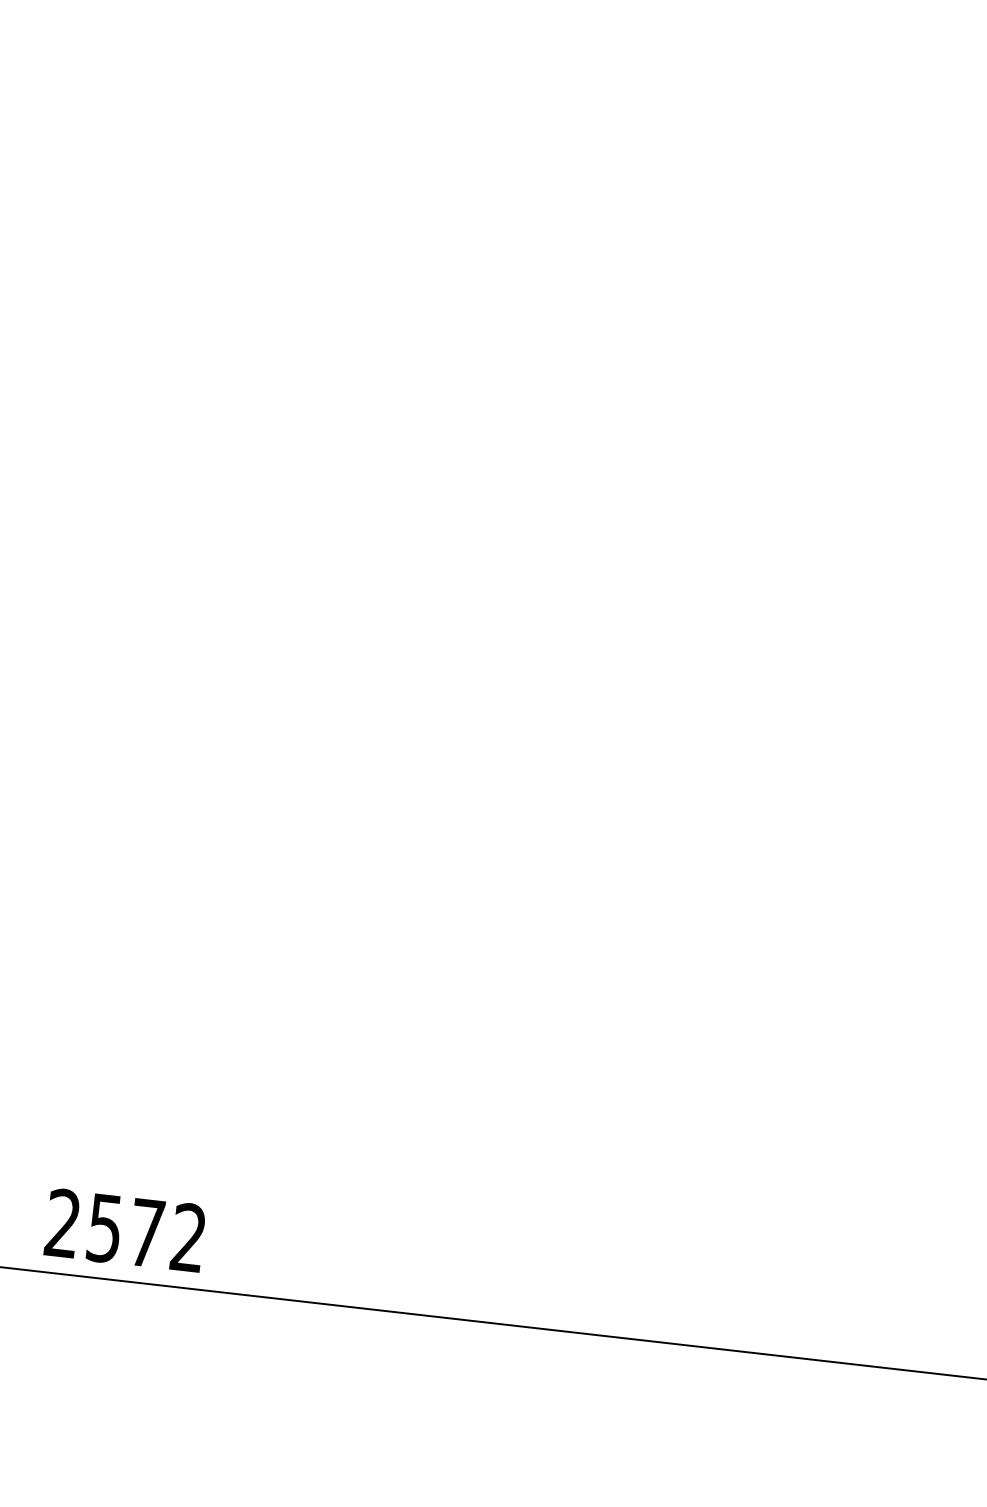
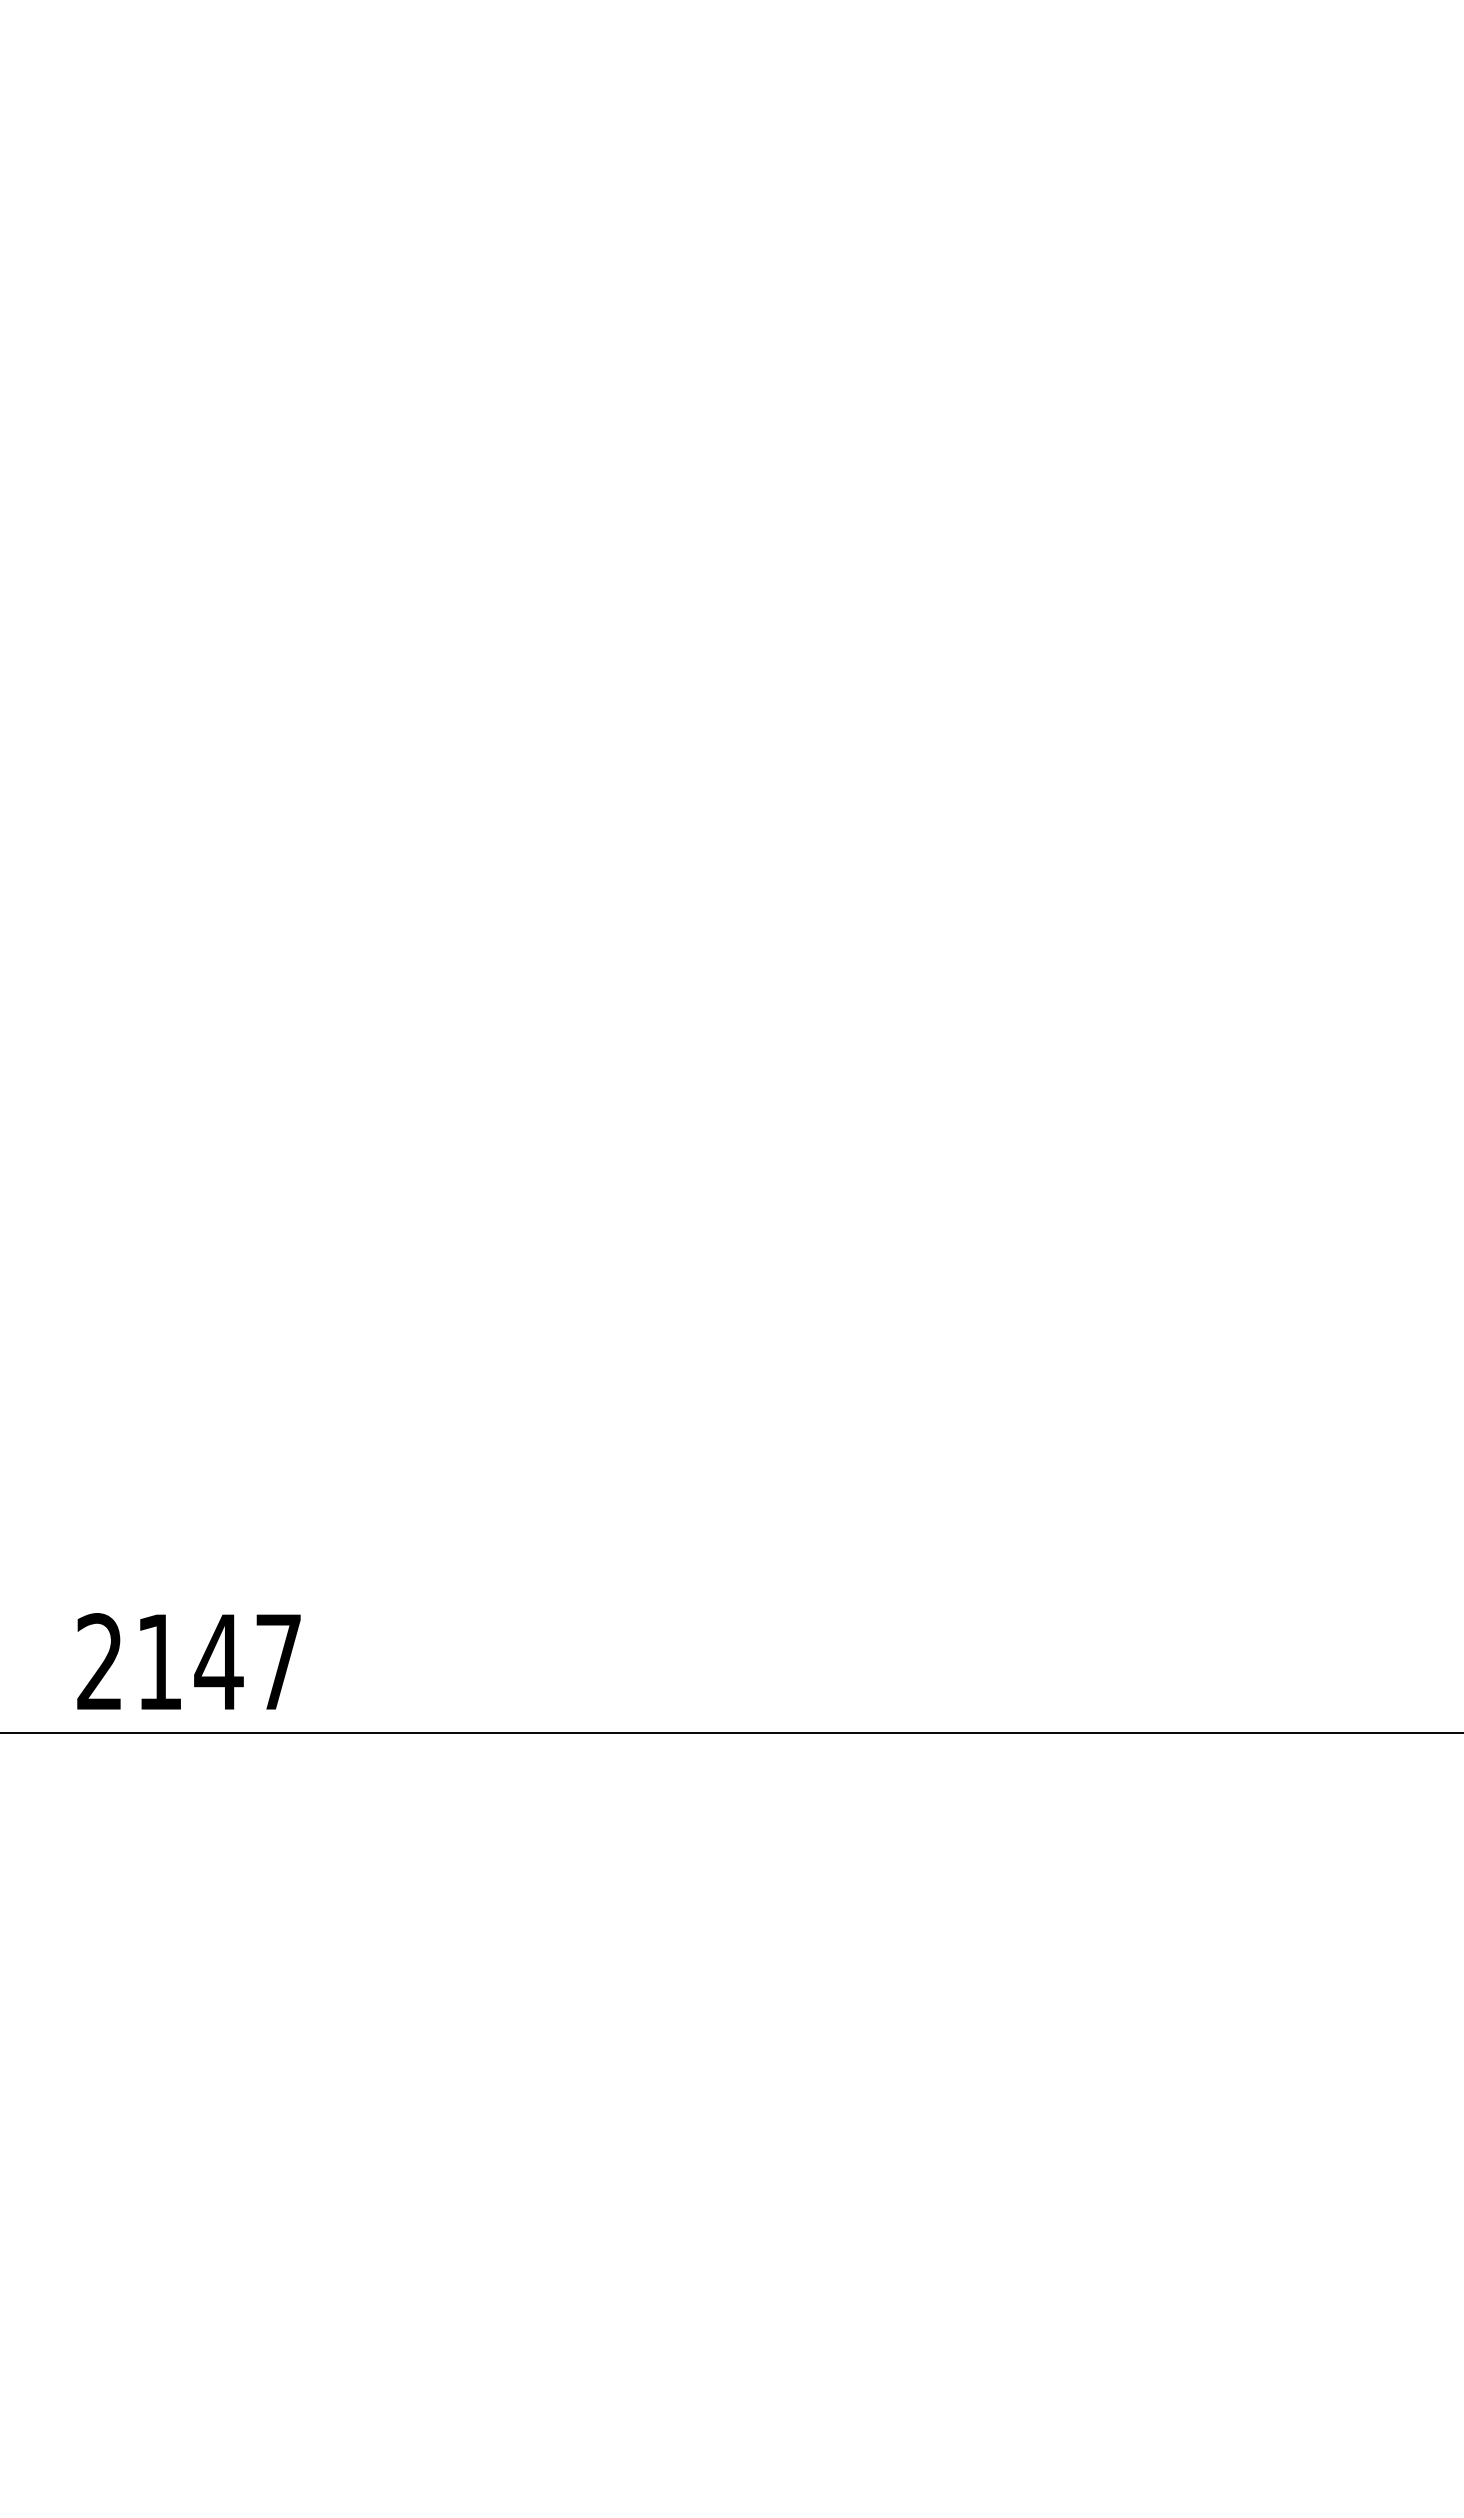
text: (146, 1233) -> (218, 1662), 2572 -> 2147

